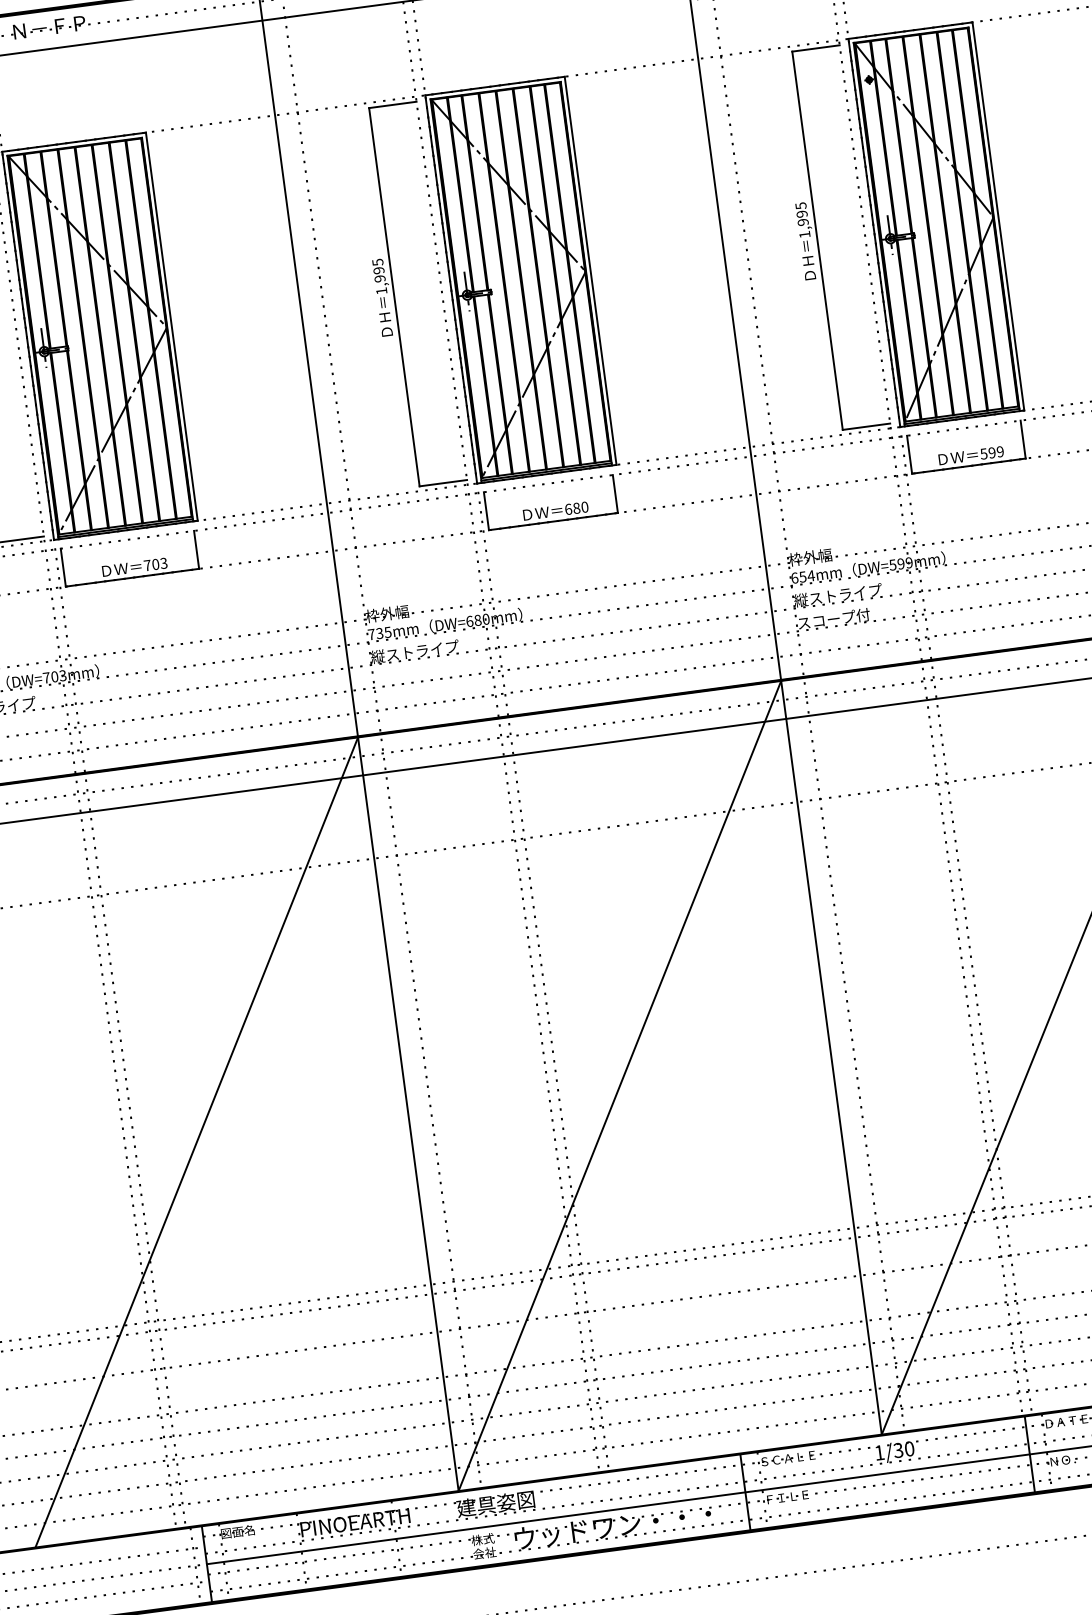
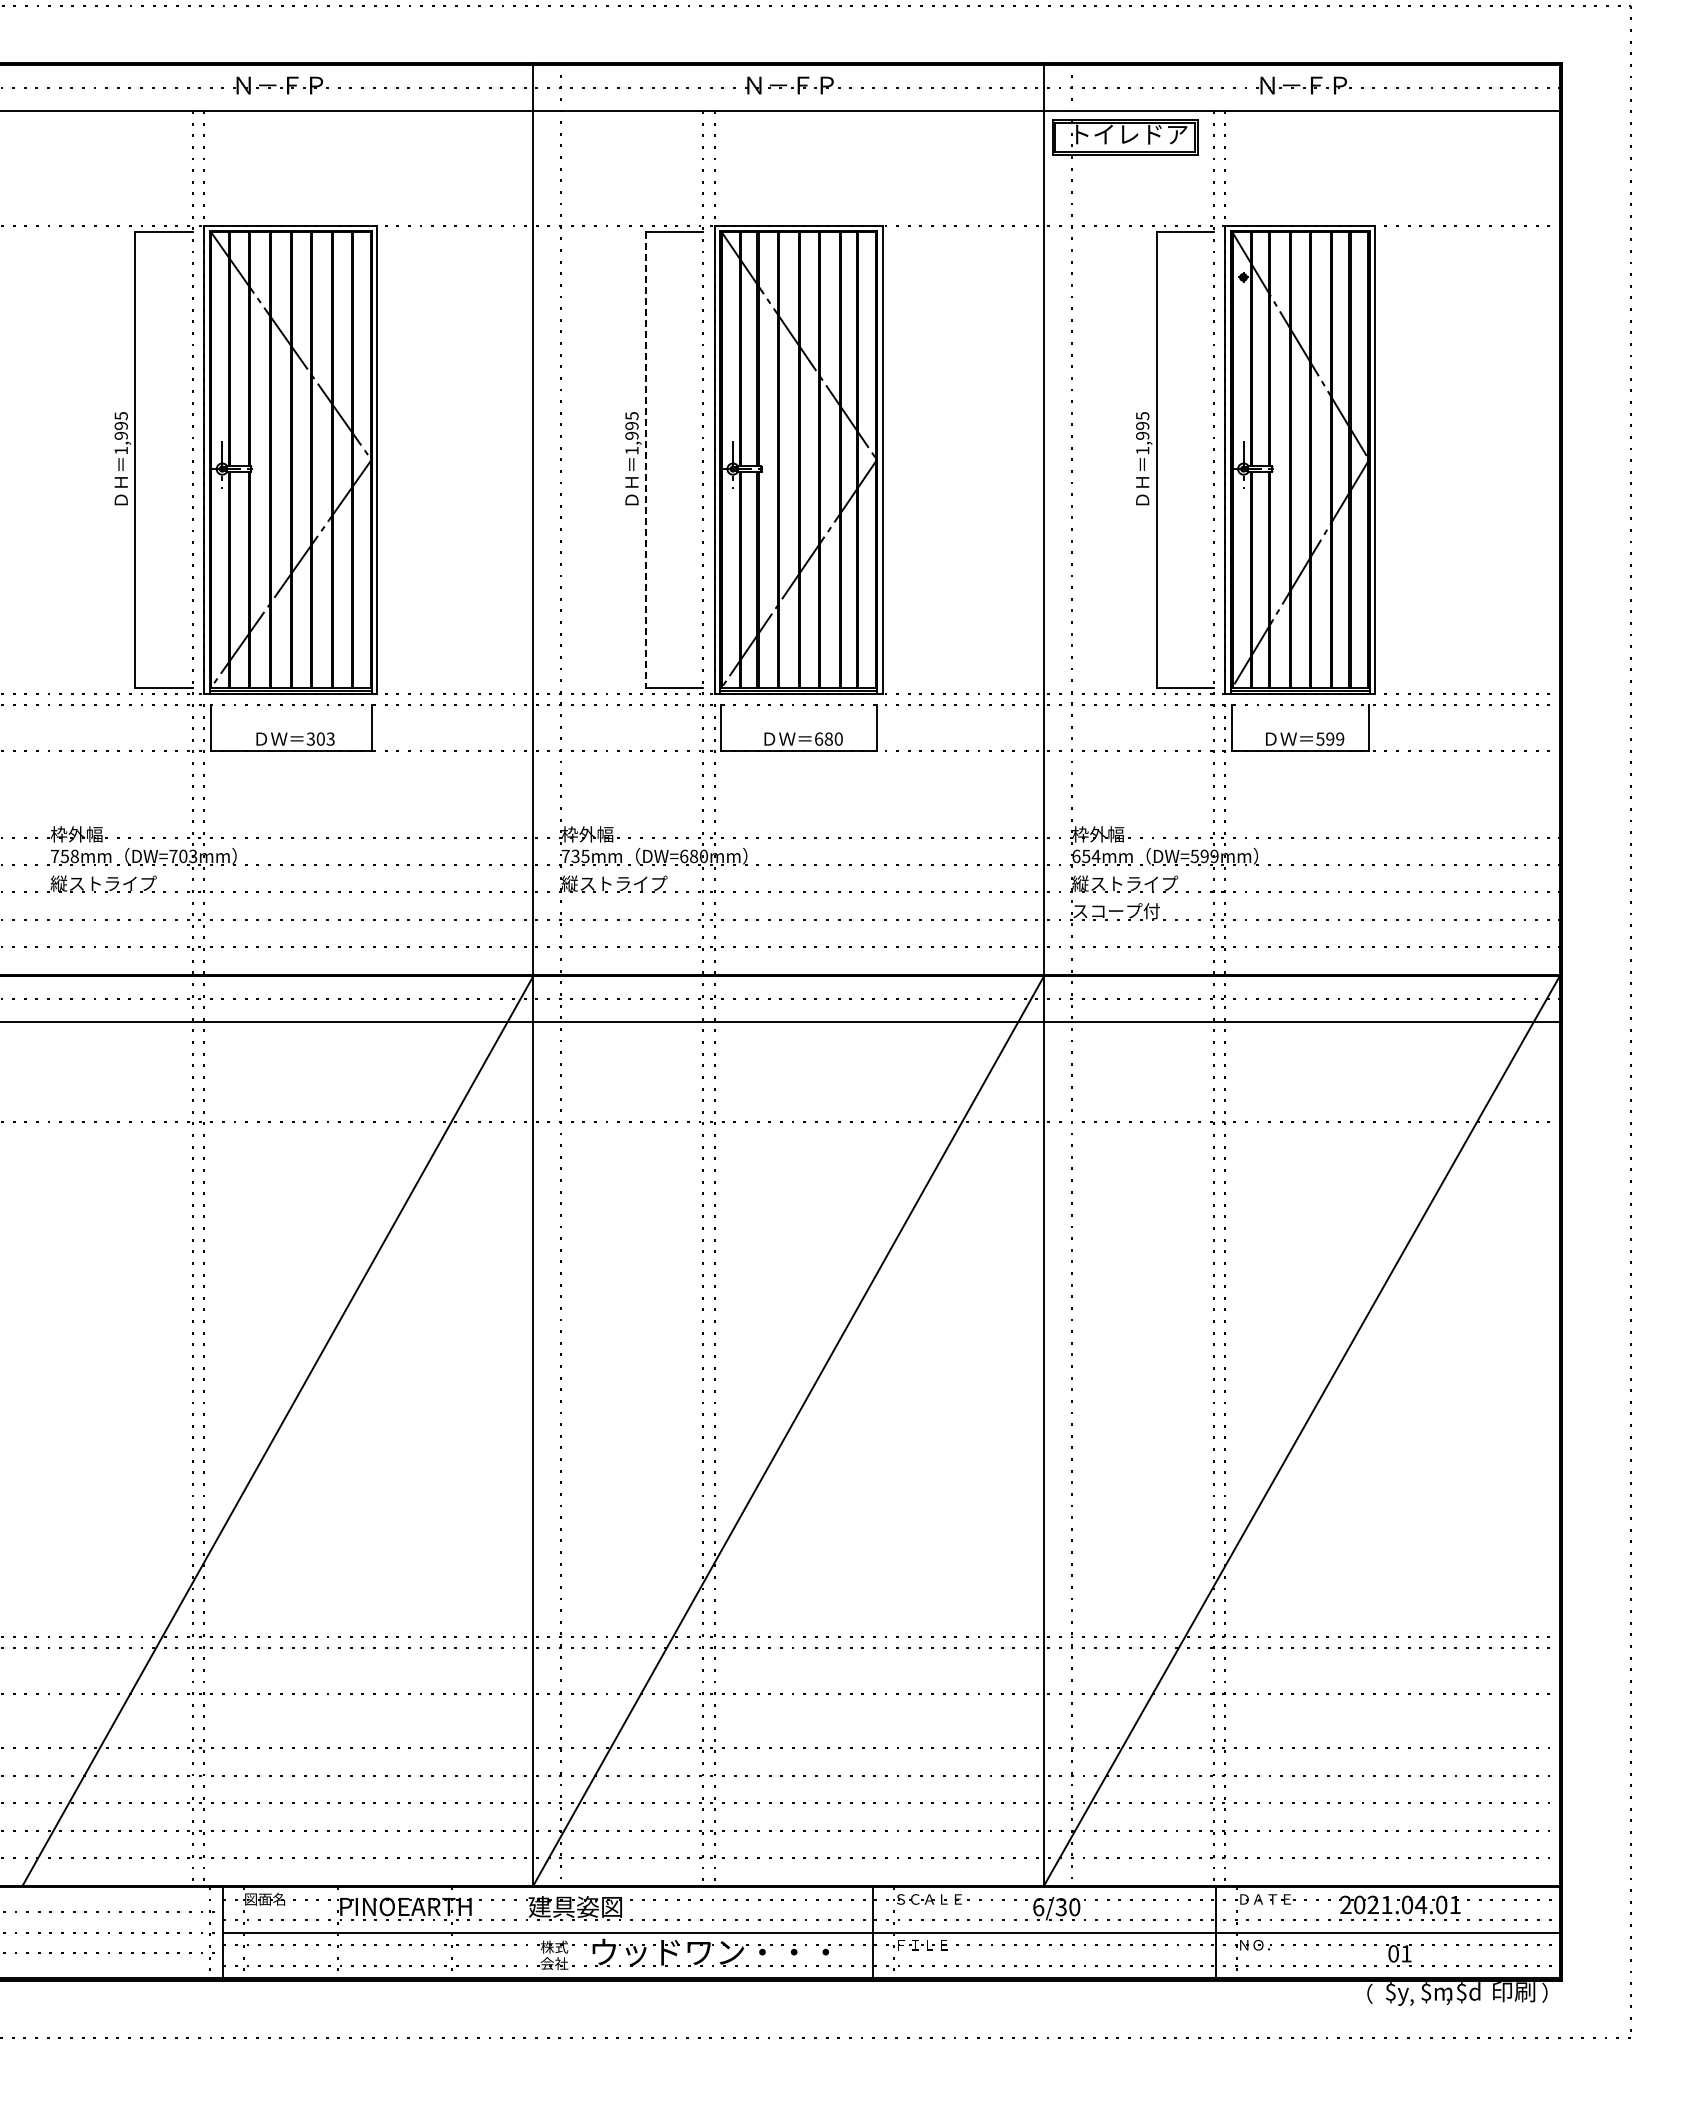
line: (394, 297) -> (646, 460), solid -> dashed
text: (147, 565) -> (310, 738), 703 -> 303
text: (879, 1453) -> (1038, 1907), 1/30 -> 6/30

